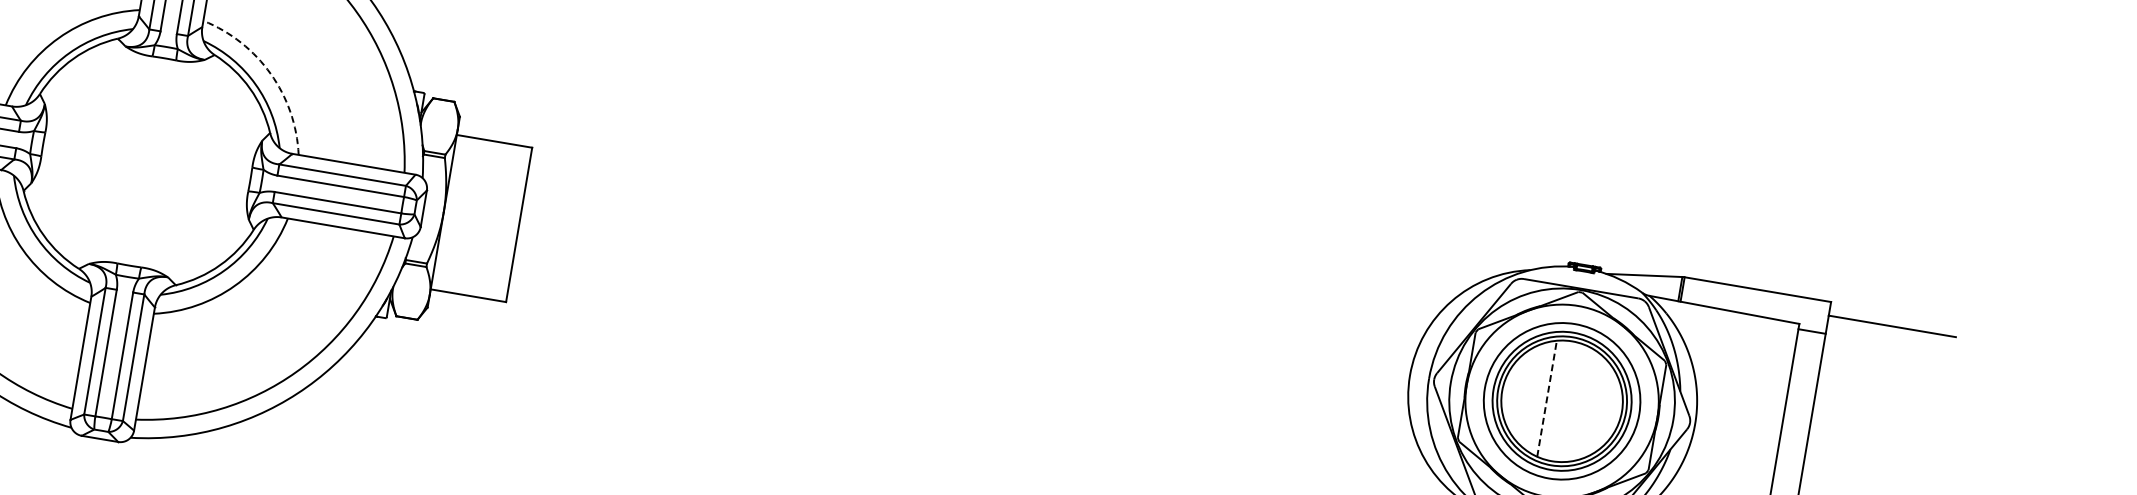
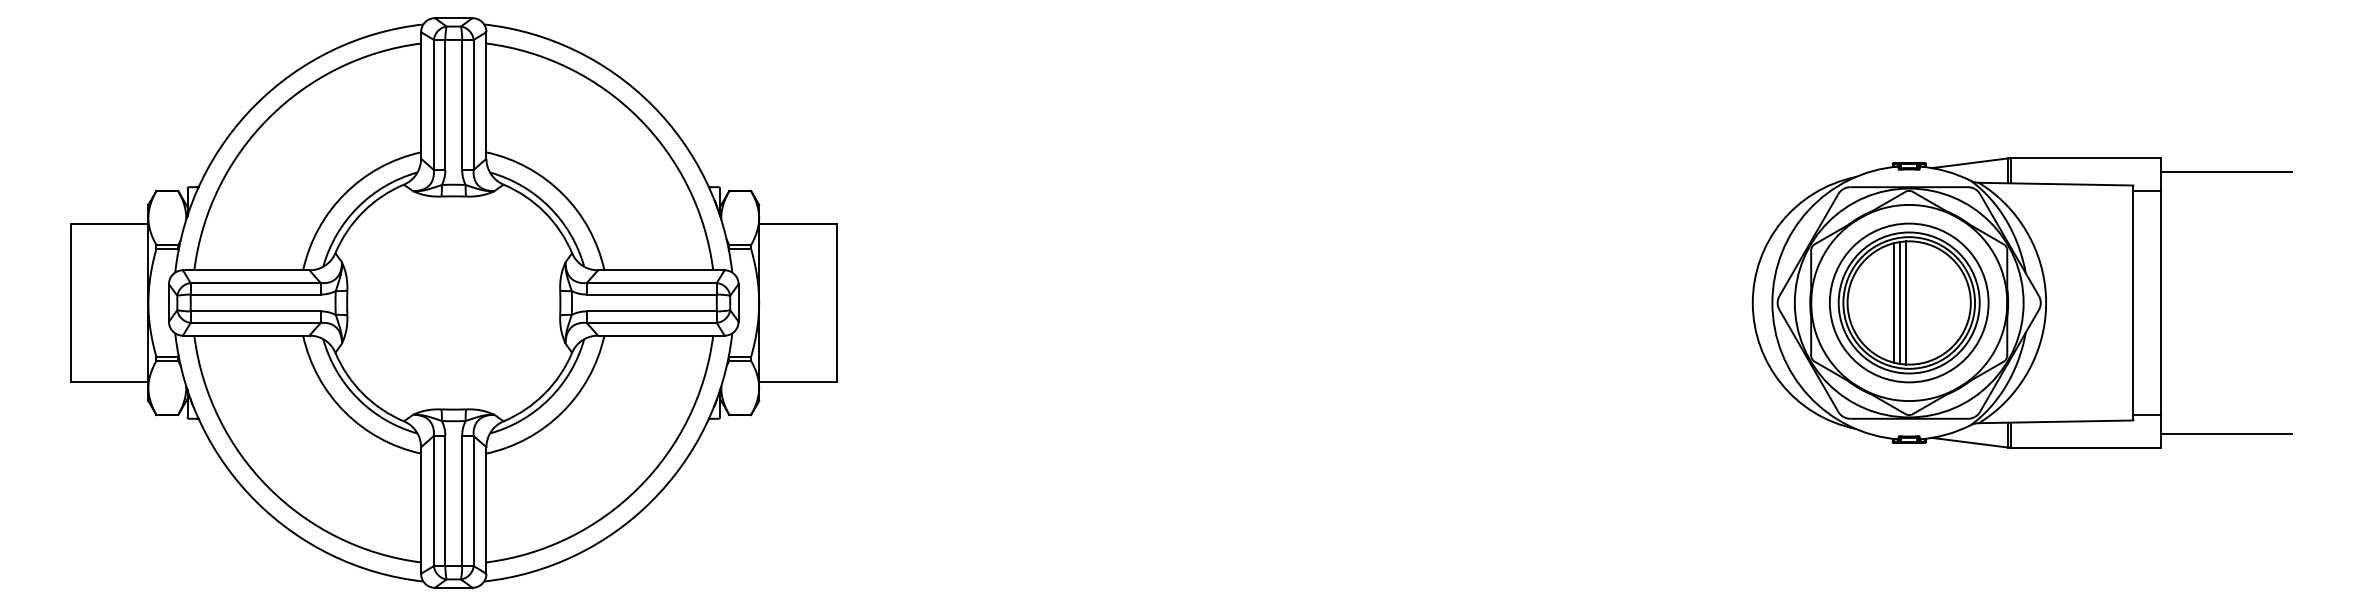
arc: (270, 74) -> (562, 194), dashed -> solid
line: (1546, 398) -> (1893, 302), dashed -> solid
line: (1552, 399) -> (1899, 302), added
line: (1559, 400) -> (1906, 302), added

